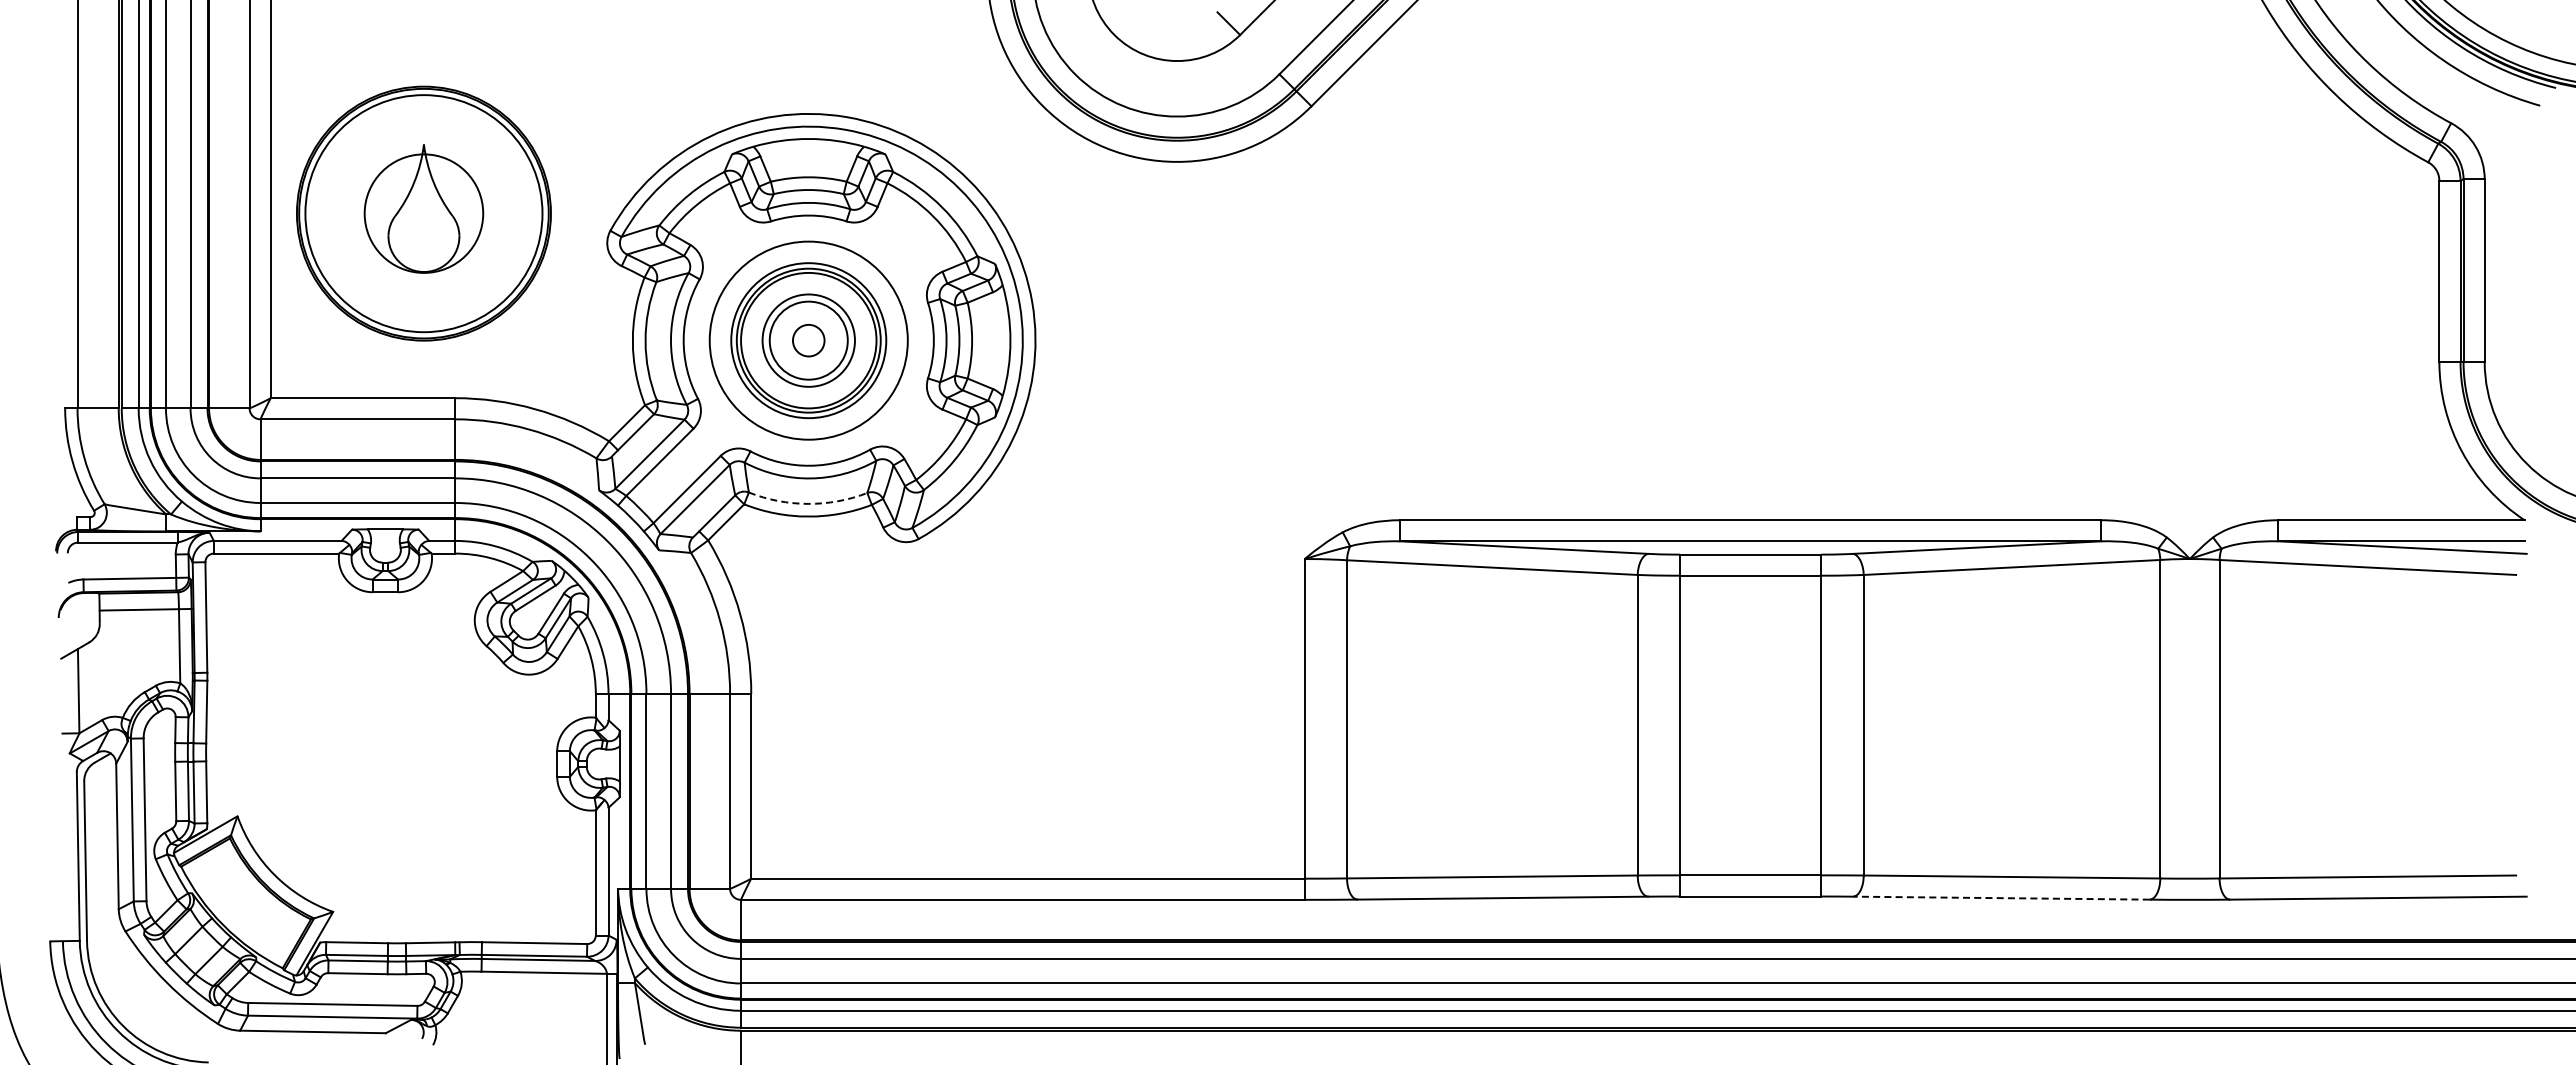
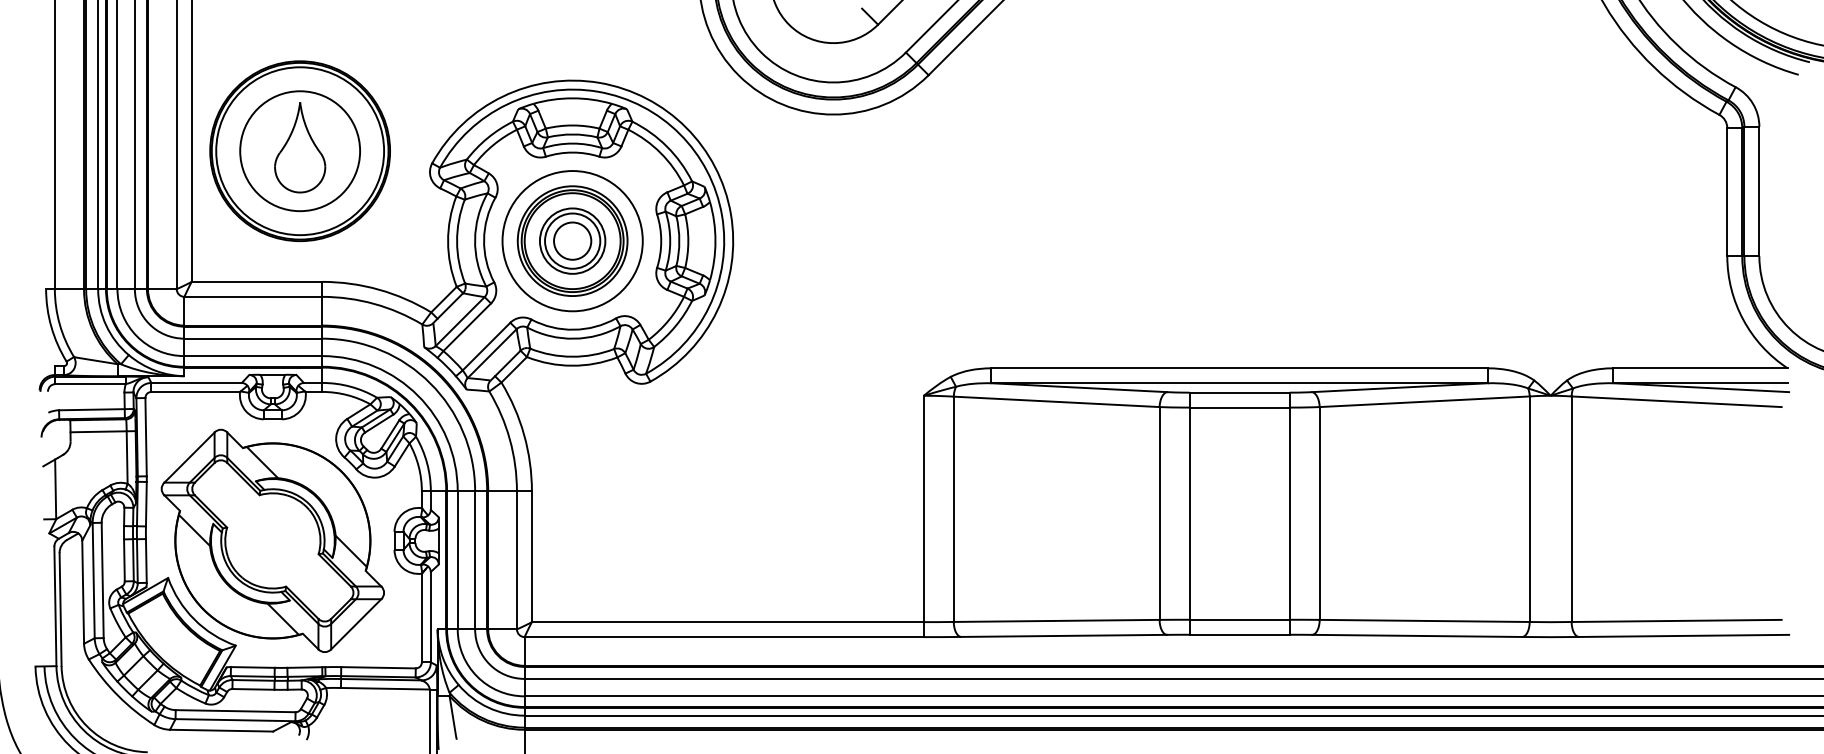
circle: (423, 213) -> (299, 151), size x1.43
circle: (808, 340) -> (572, 241), size x1.67
arc: (808, 503) -> (572, 356), dashed -> solid
part: (385, 763) -> (272, 540), added
line: (2000, 898) -> (1416, 636), dashed -> solid

